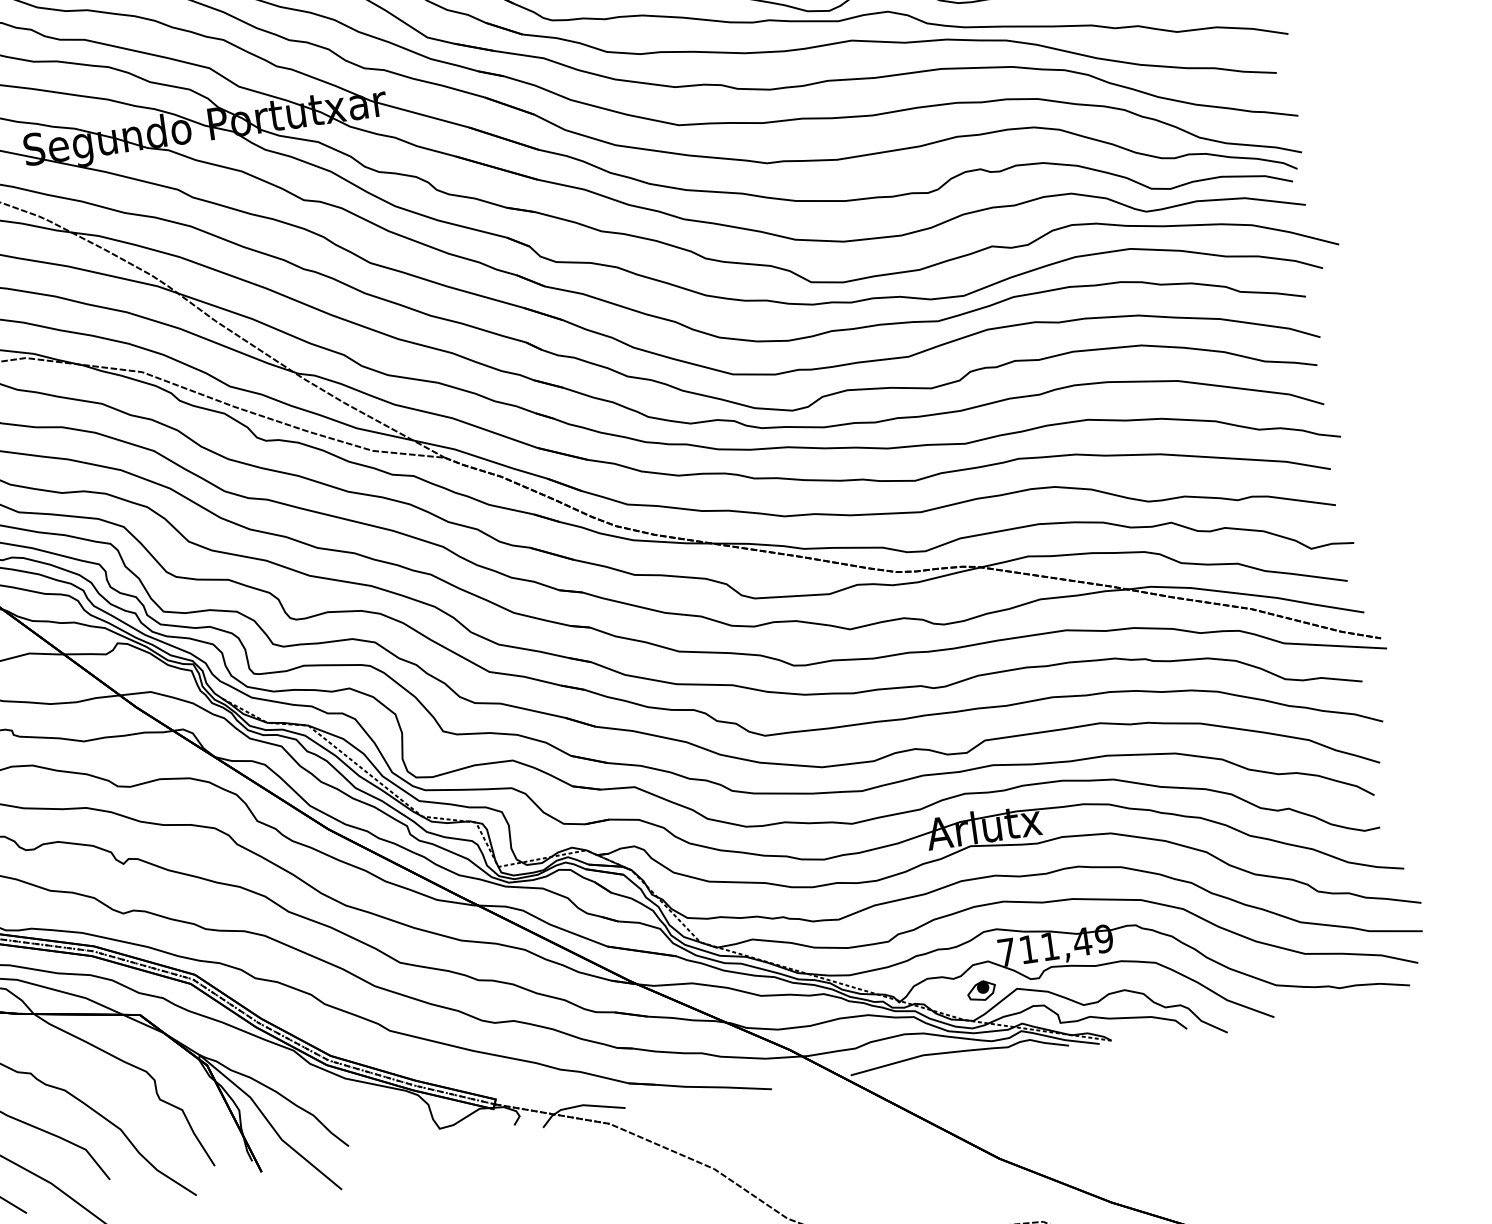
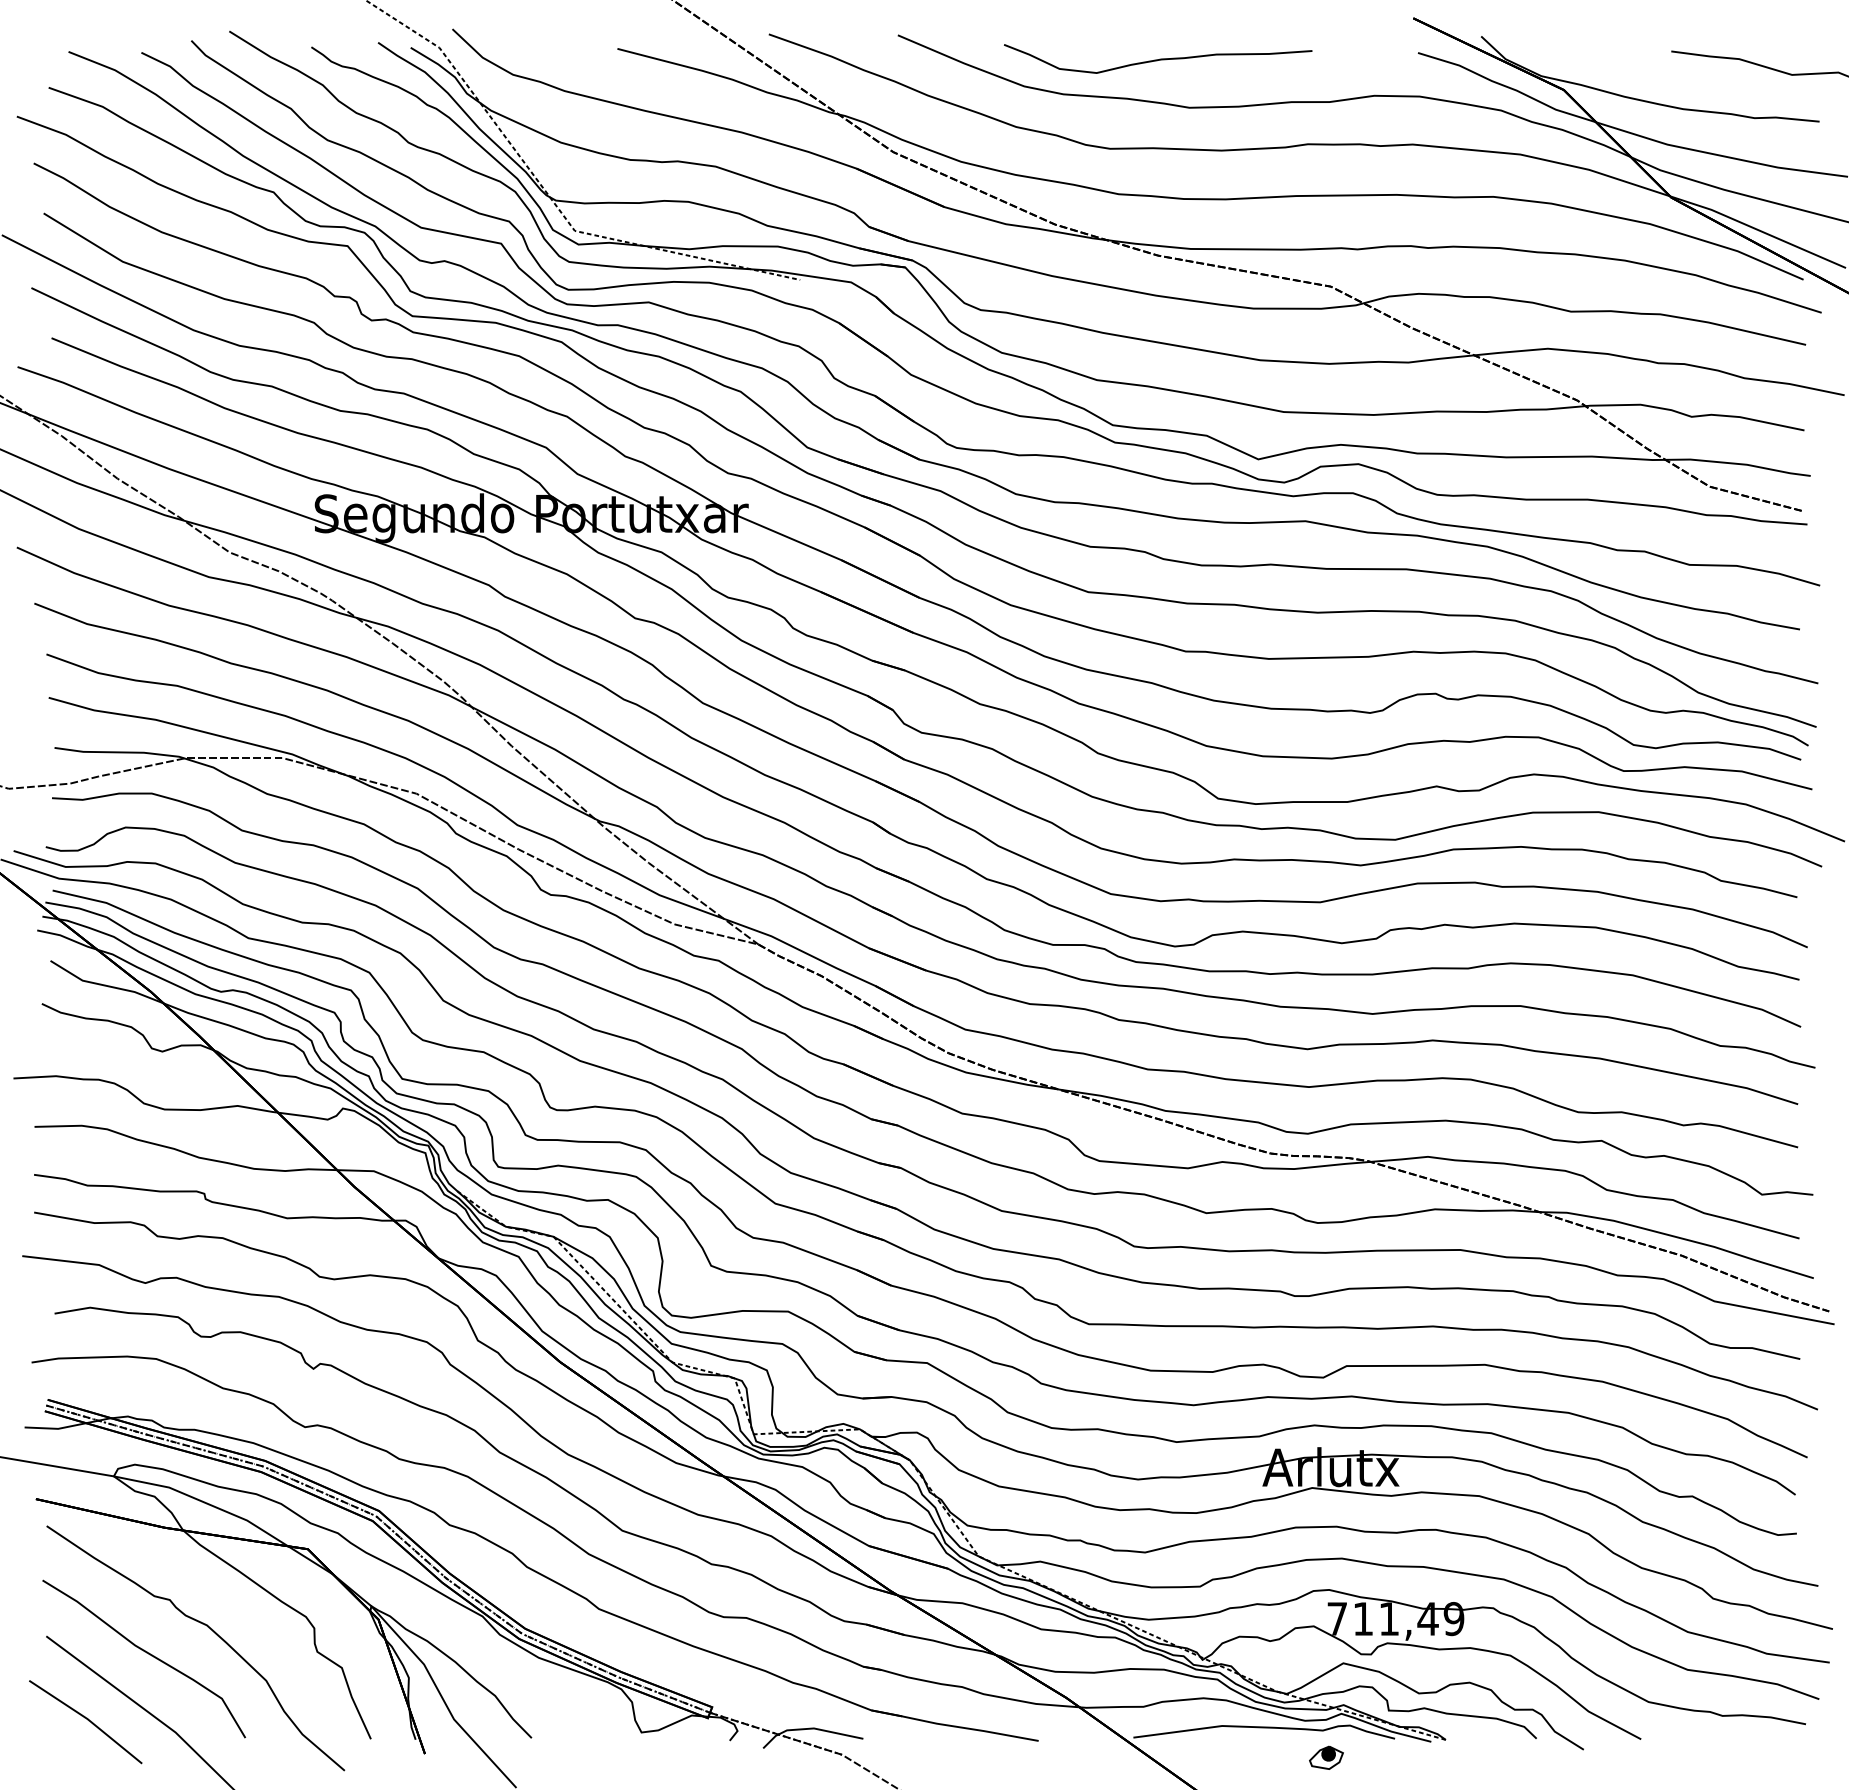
part: (981, 990) -> (1326, 1757), moved

